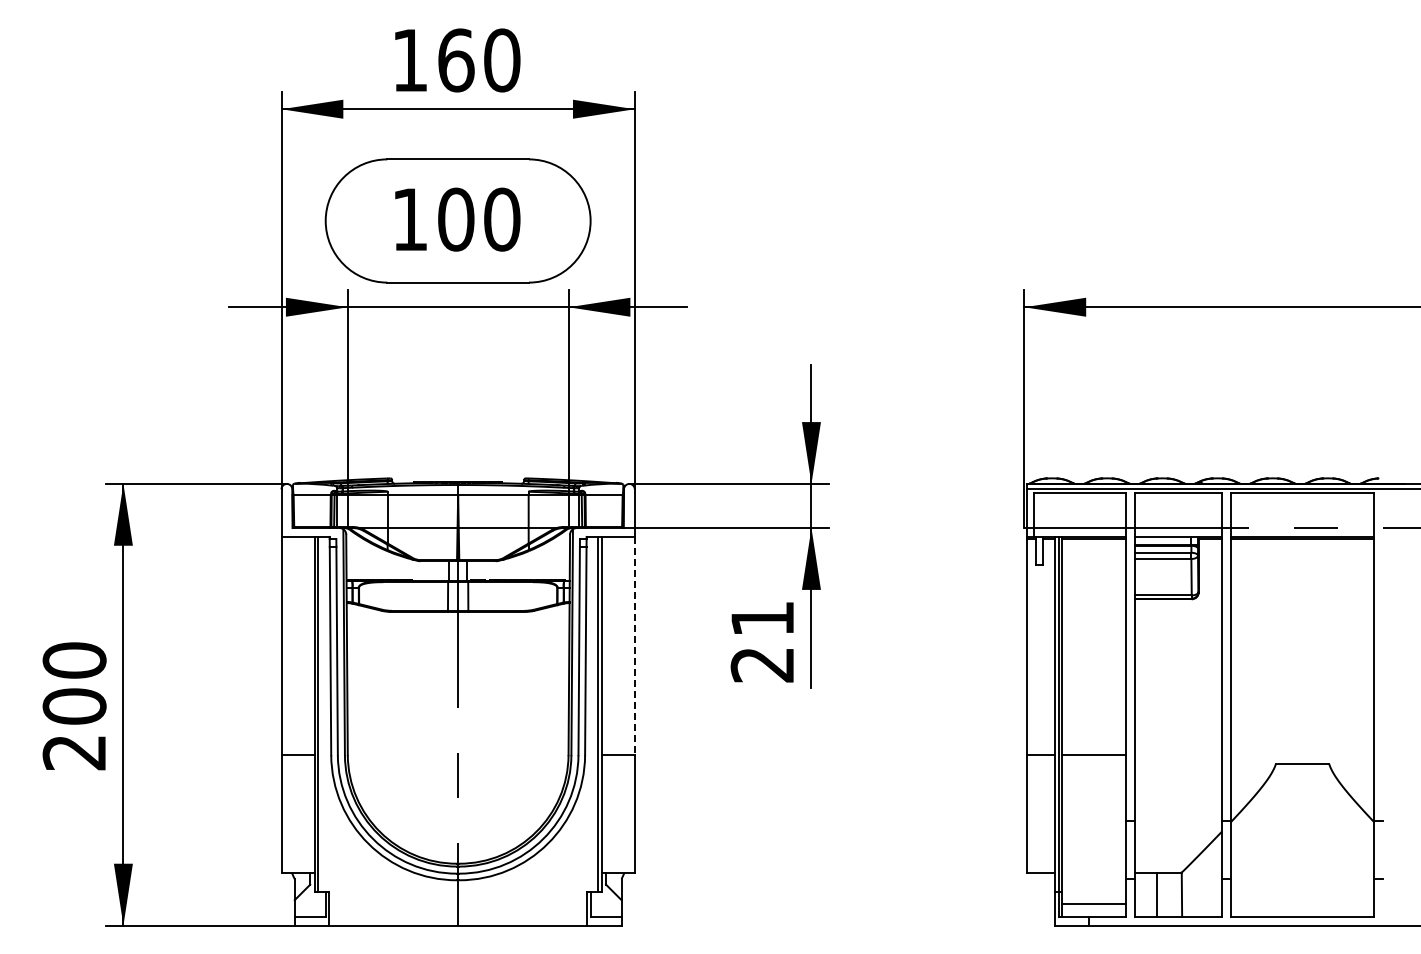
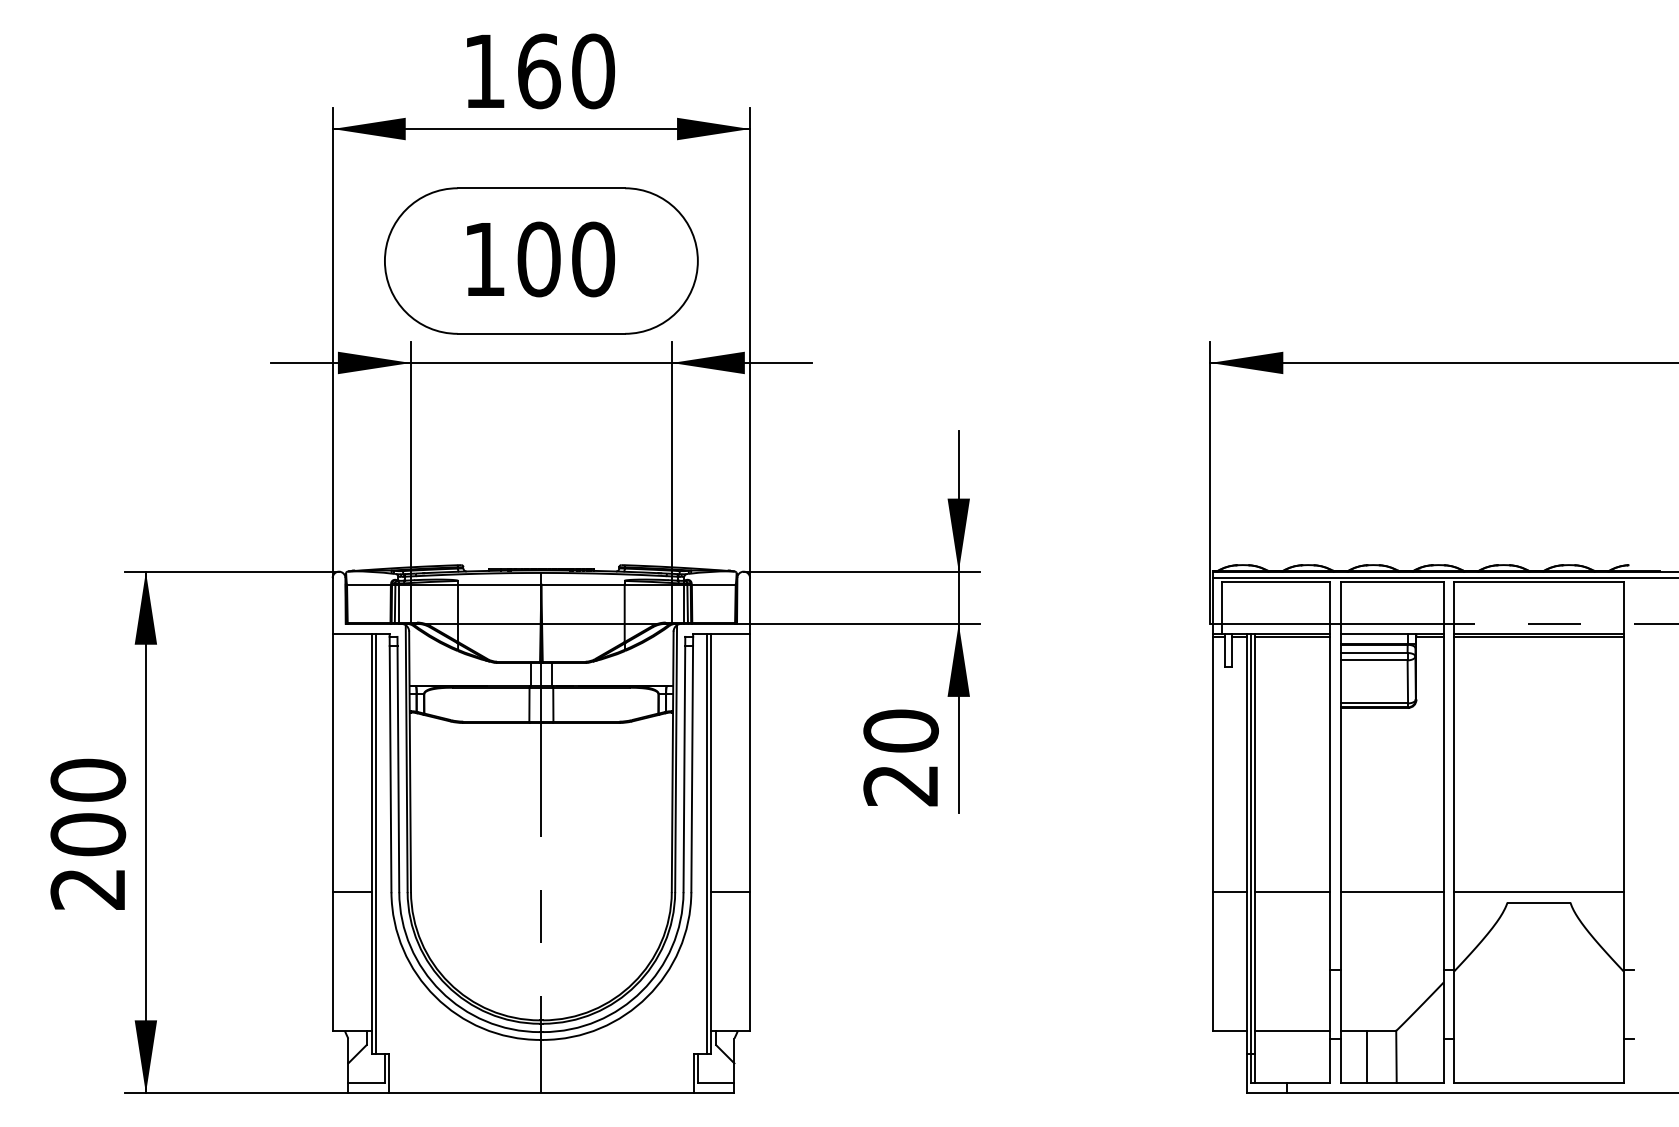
text: (762, 618) -> (900, 730), 21 -> 20
line: (634, 646) -> (749, 763), dashed -> solid
line: (1177, 755) -> (1391, 892), added
line: (1302, 755) -> (1538, 892), added
line: (1093, 903) -> (1291, 1030), moved

